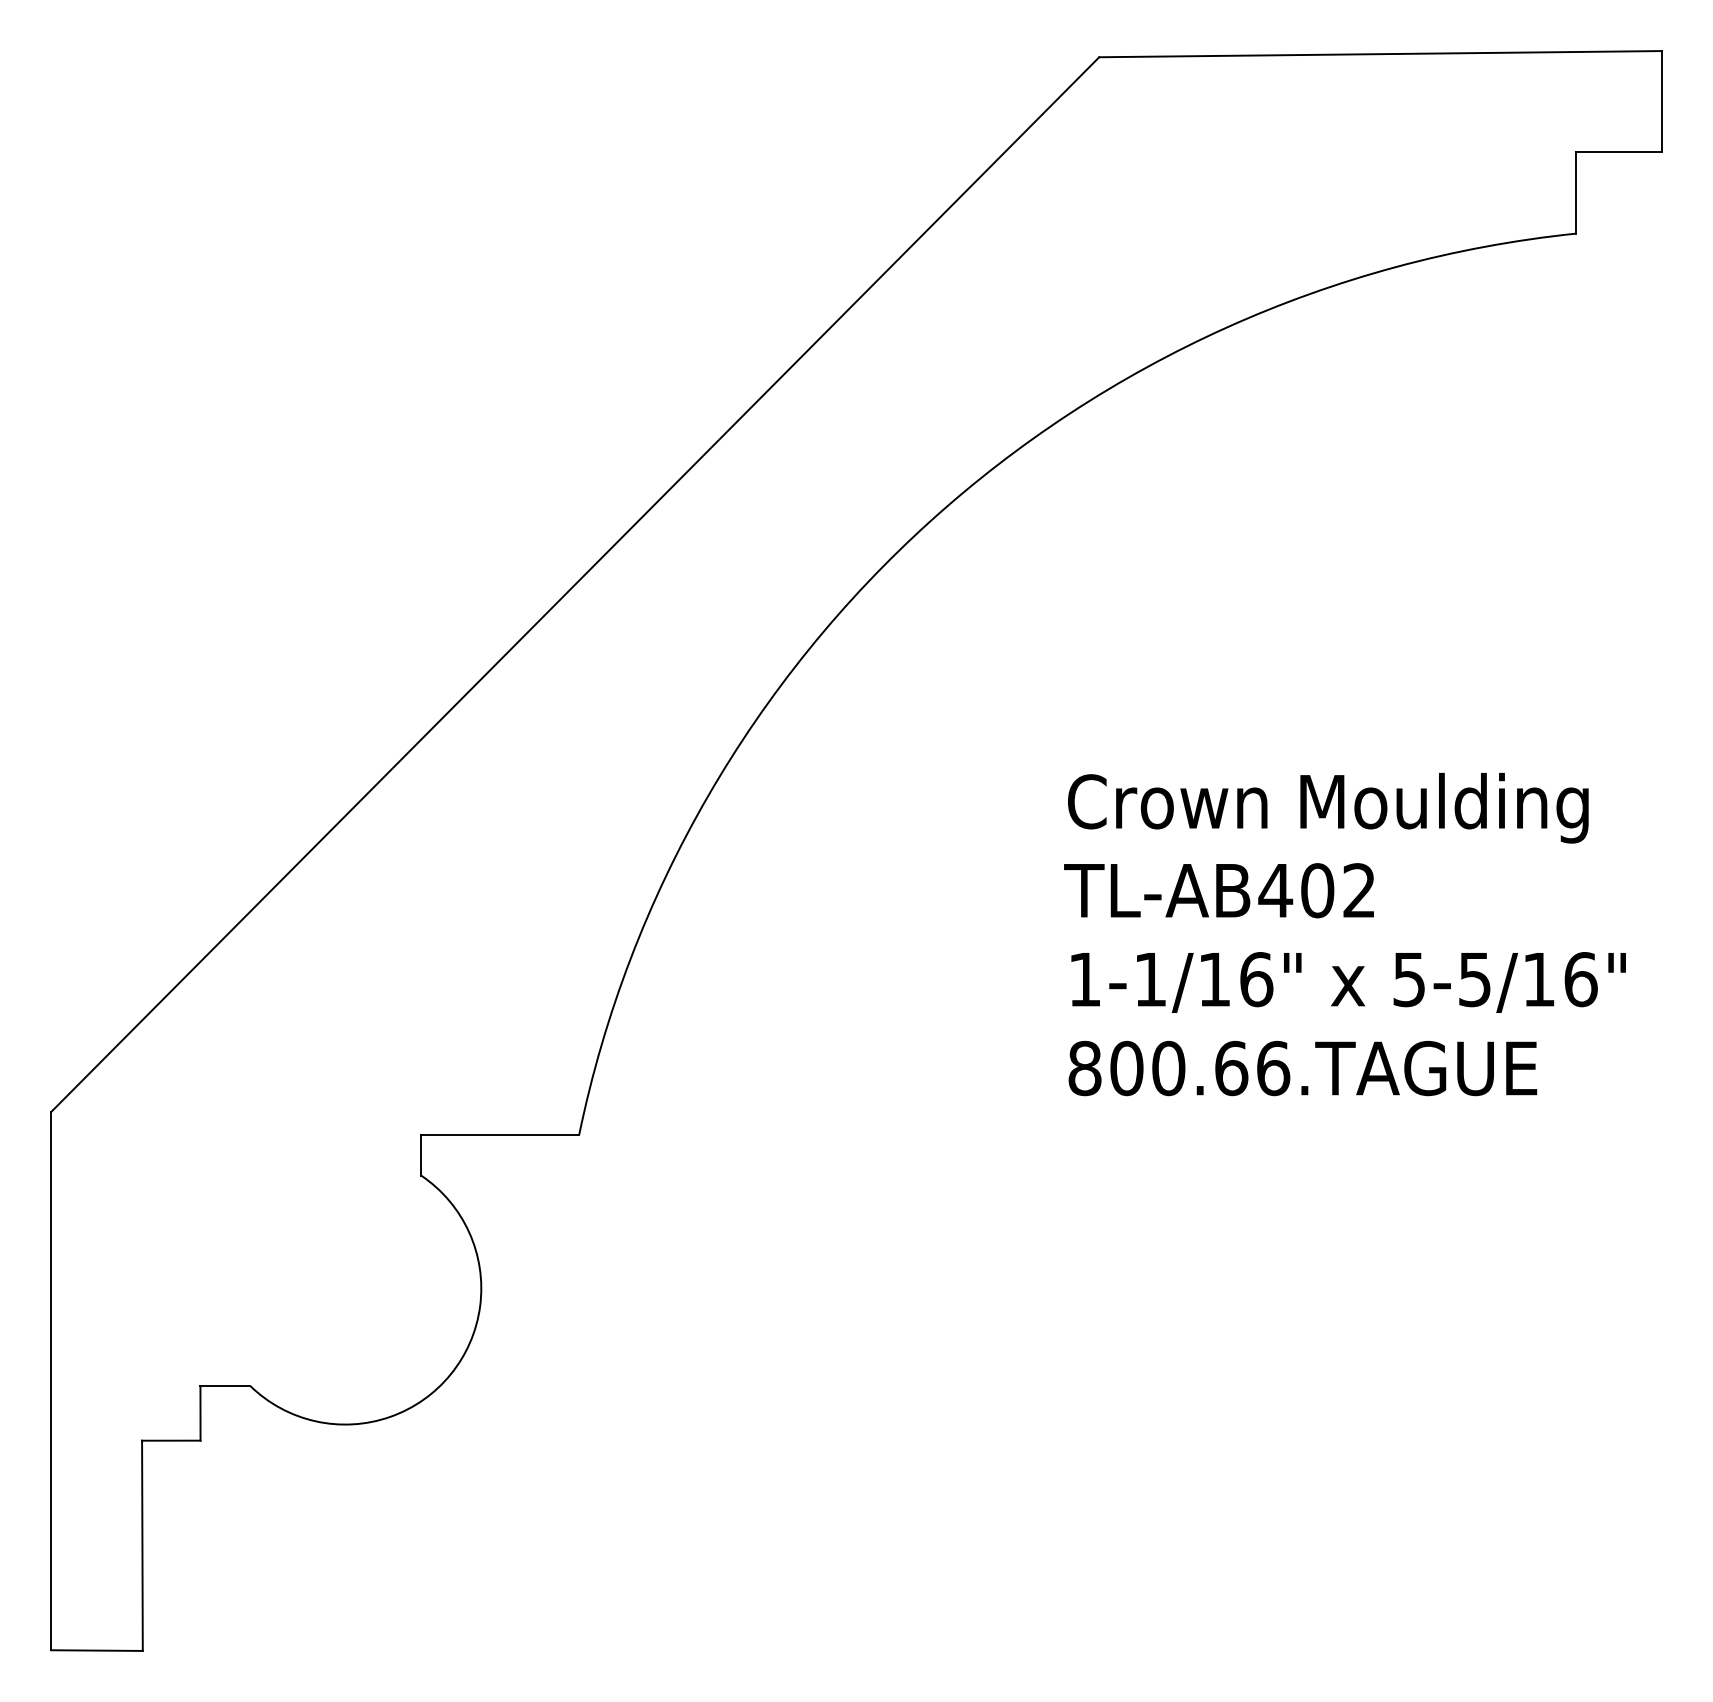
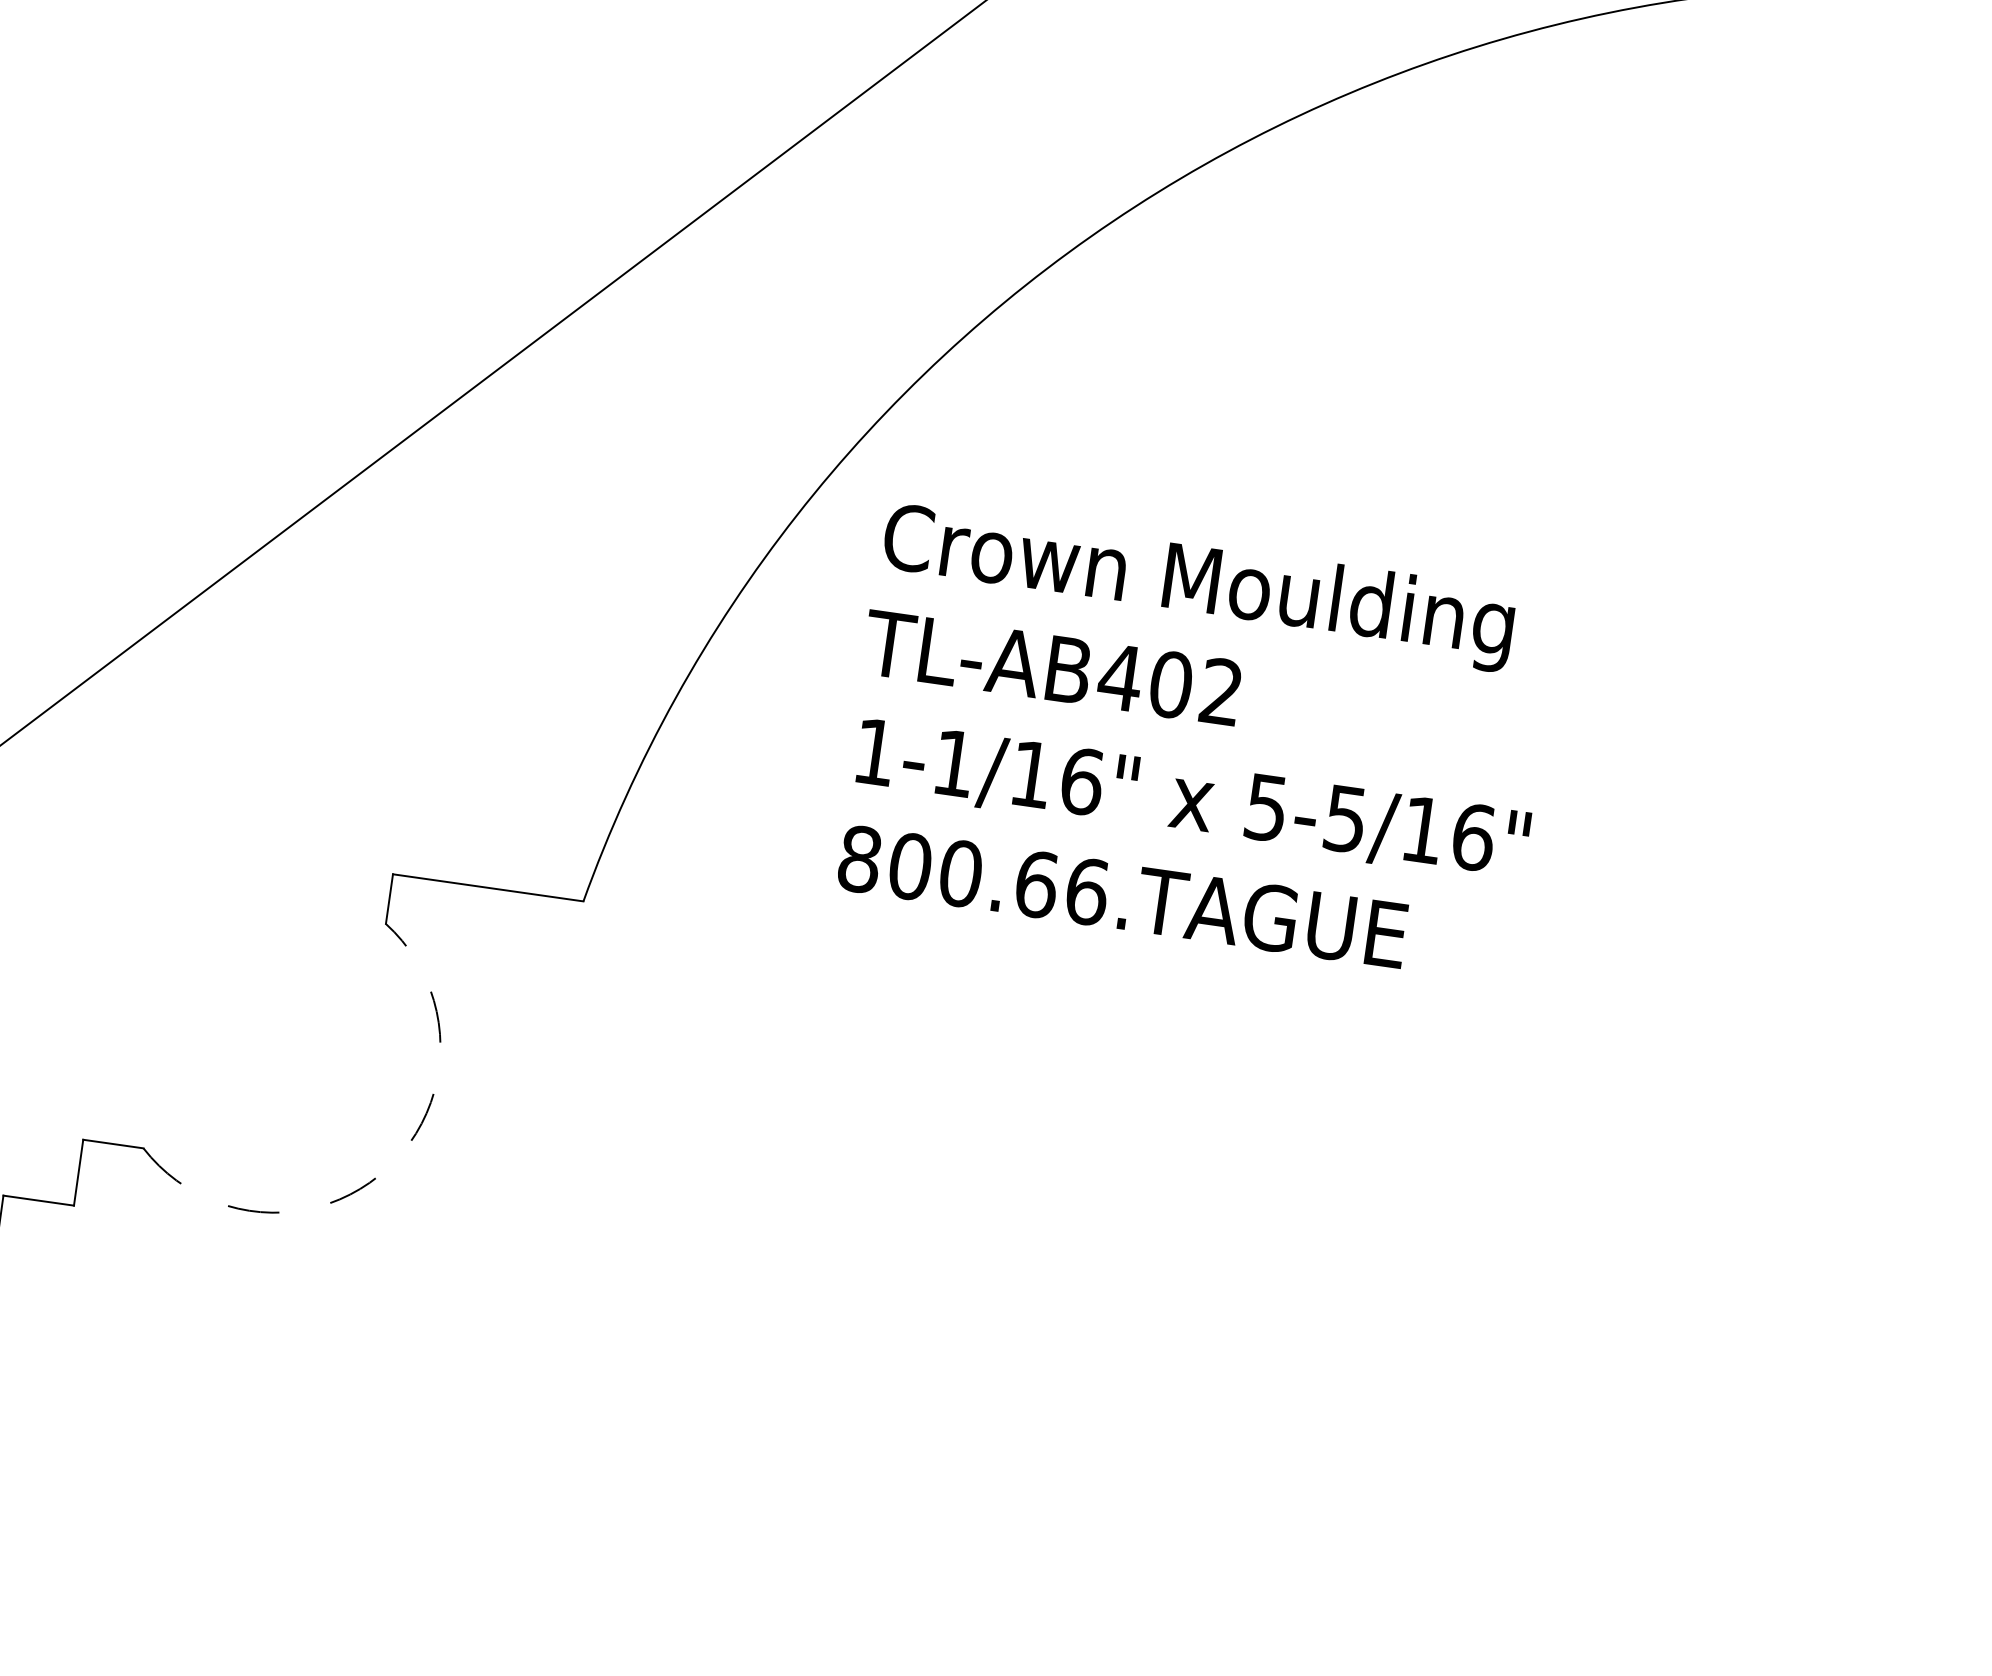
text: (1344, 934) -> (1195, 742), moved
arc: (450, 1374) -> (386, 1168), solid -> dashed

